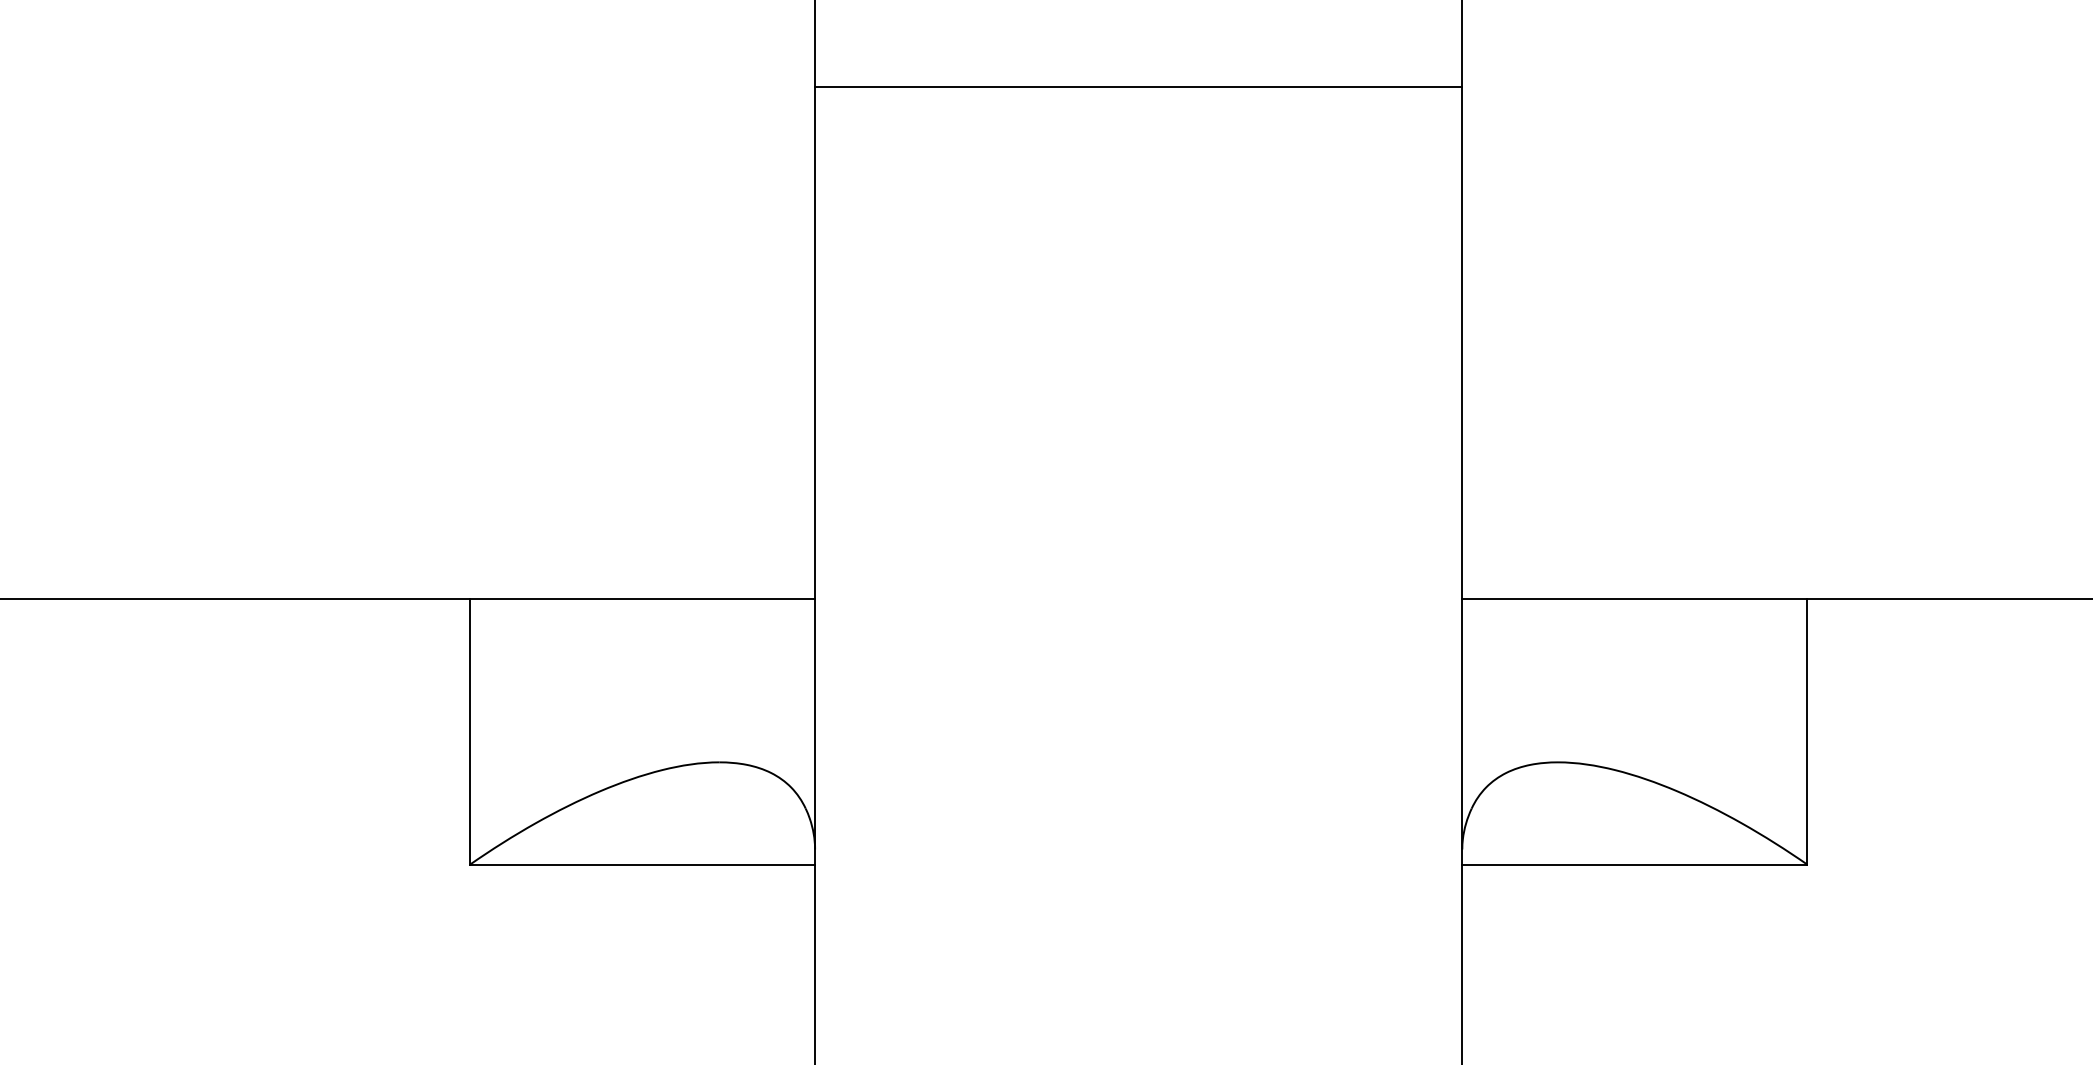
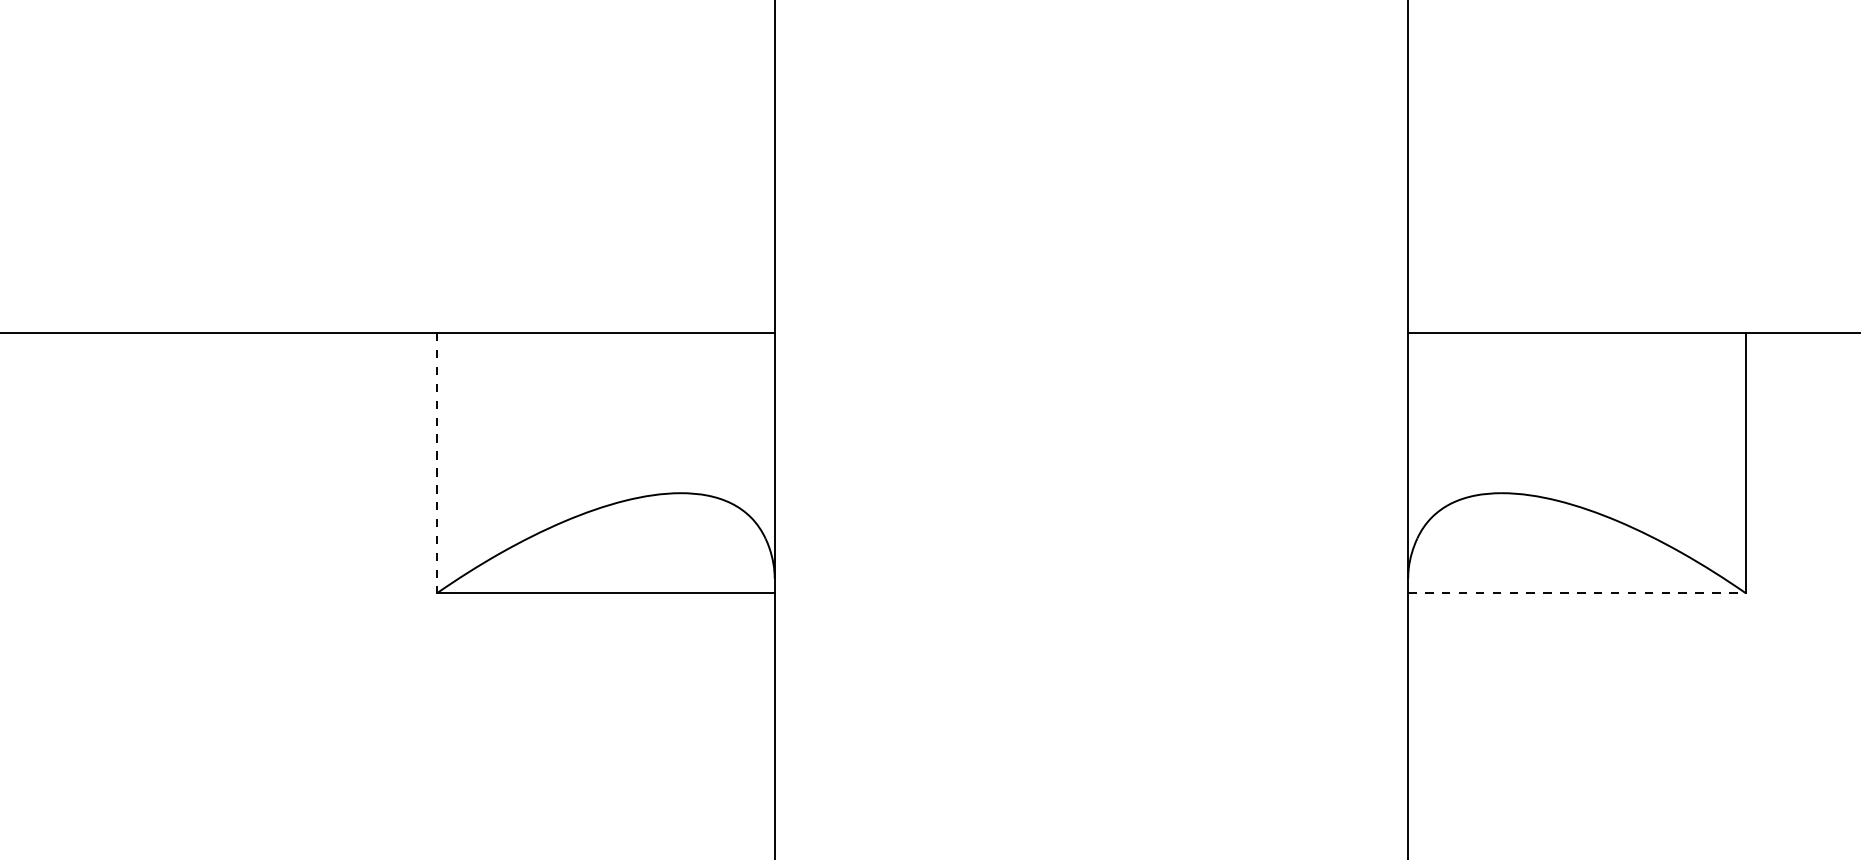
line: (469, 731) -> (436, 462), solid -> dashed
line: (1634, 864) -> (1576, 593), solid -> dashed

